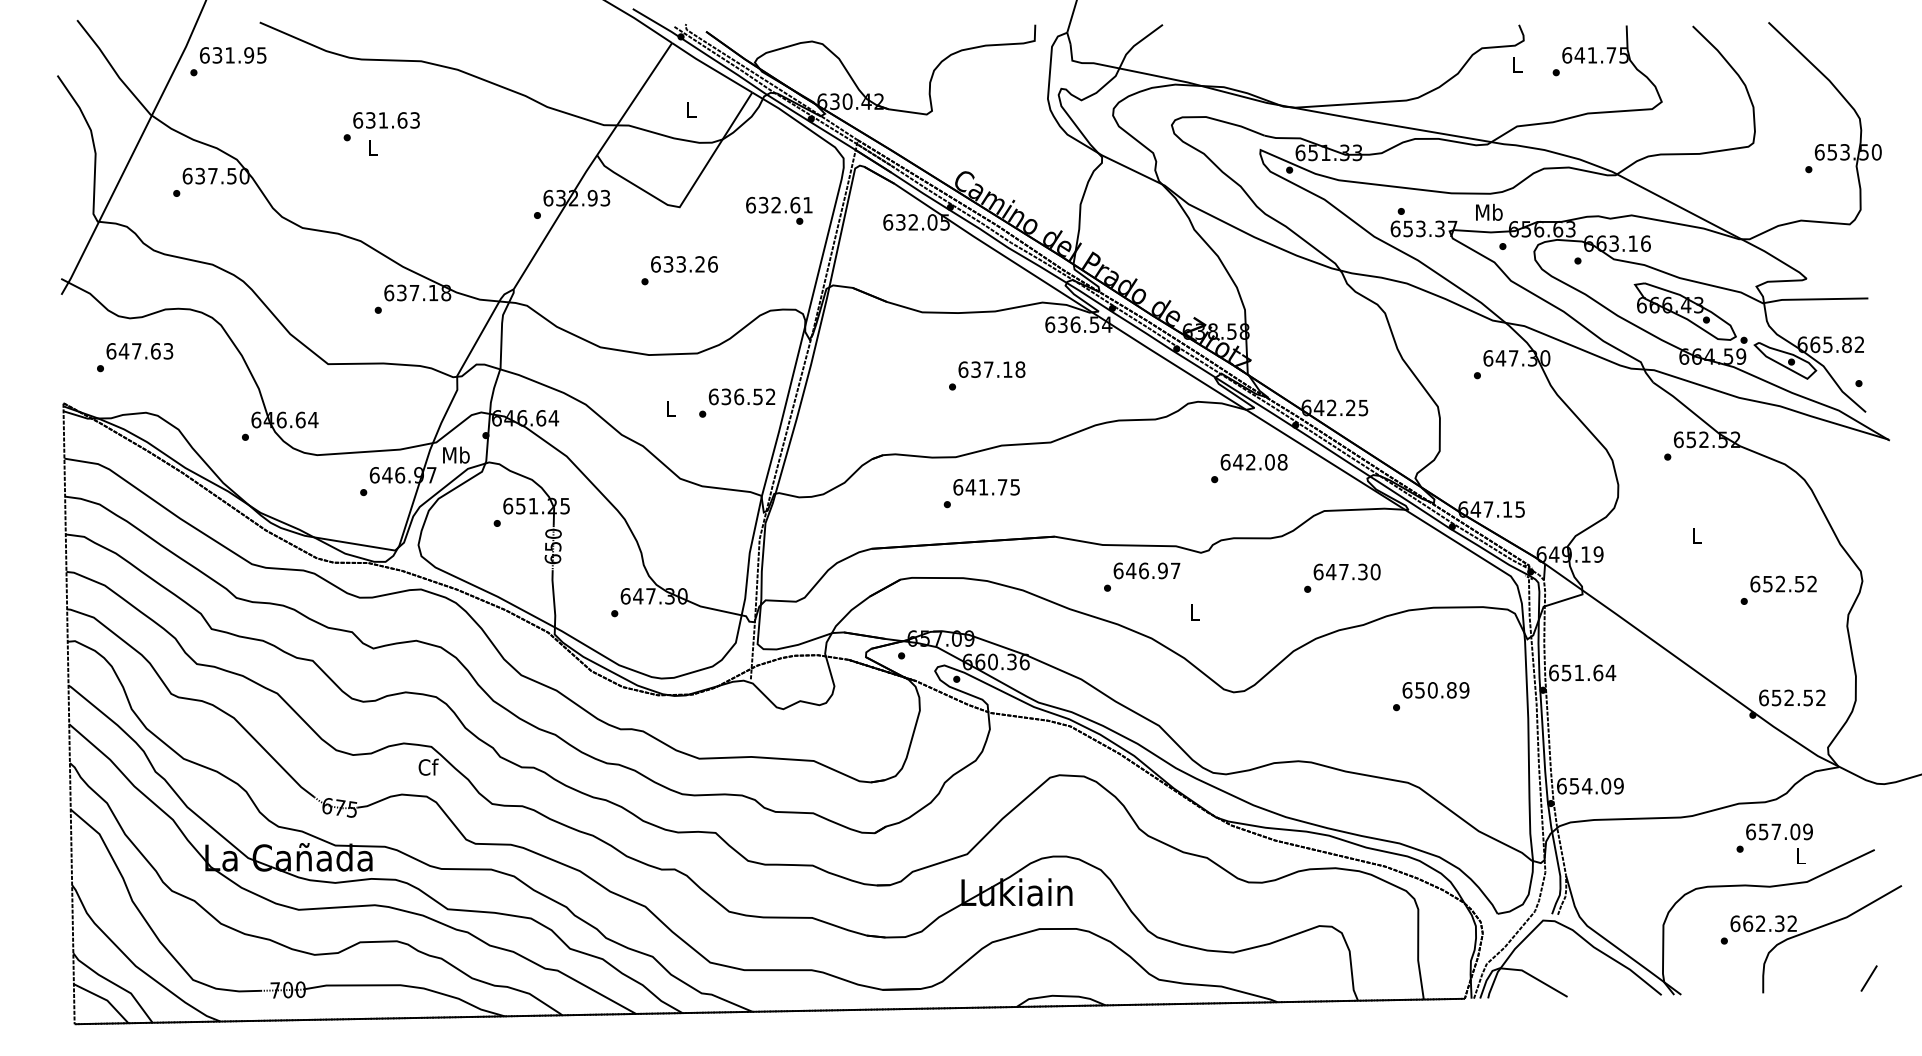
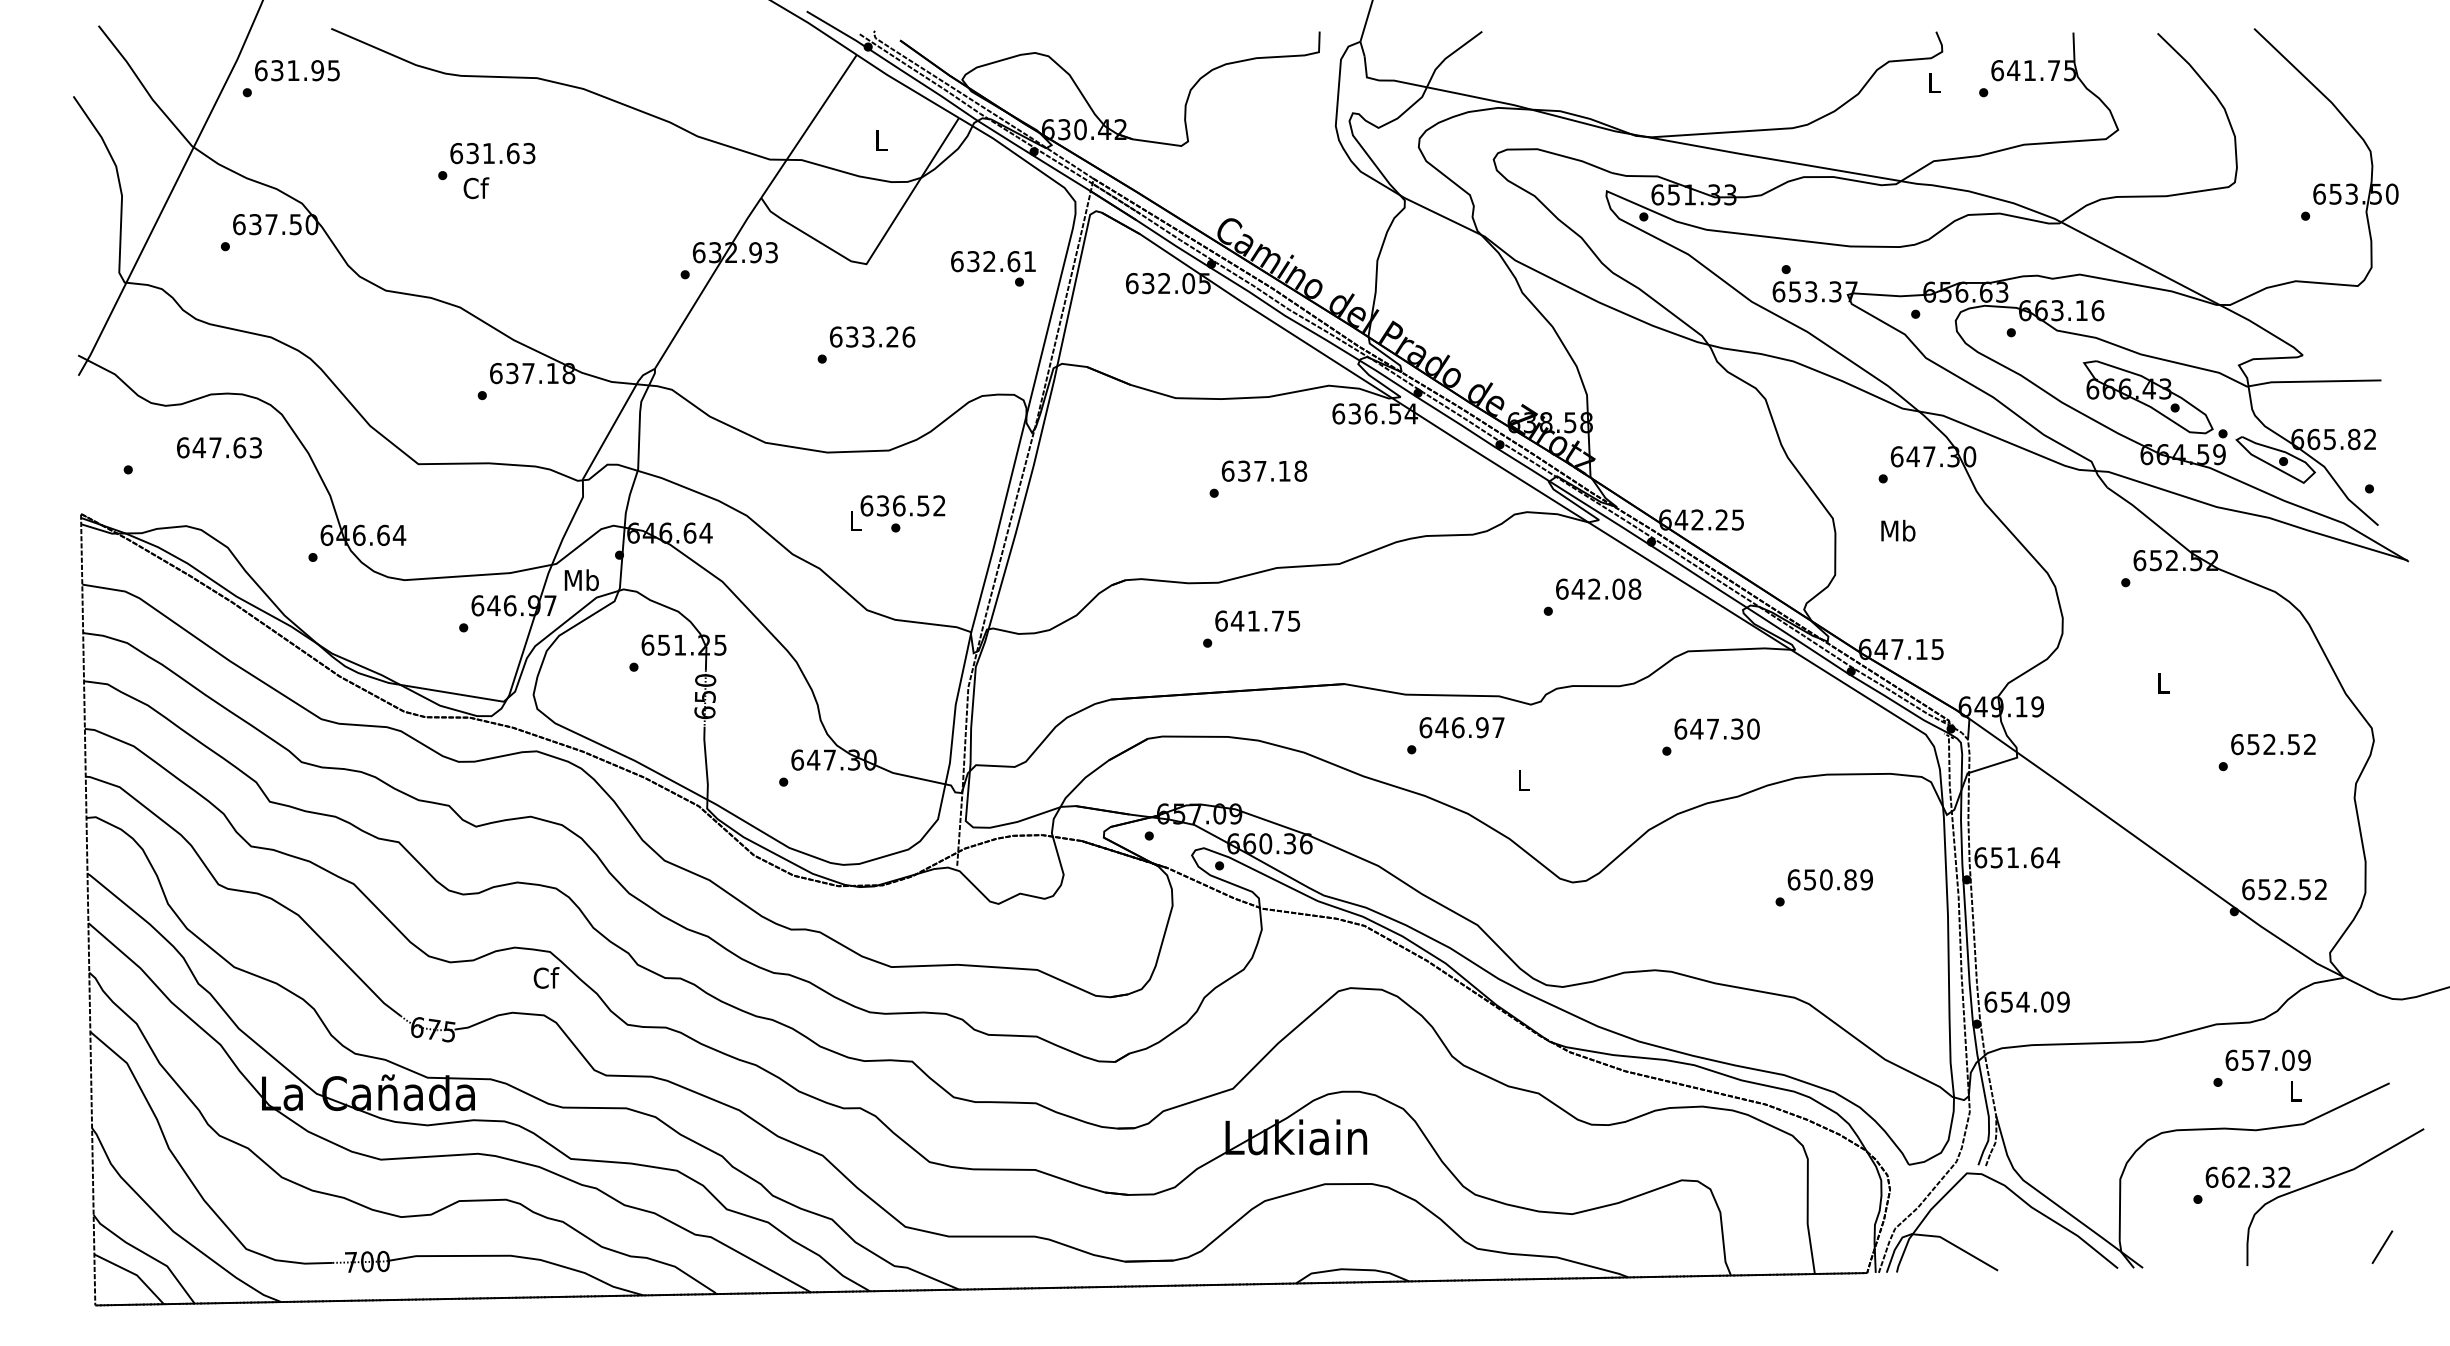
text: (373, 147) -> (476, 188), L -> Cf
text: (1489, 212) -> (1898, 530), moved
text: (139, 351) -> (219, 447), moved
text: (741, 396) -> (902, 505), moved

